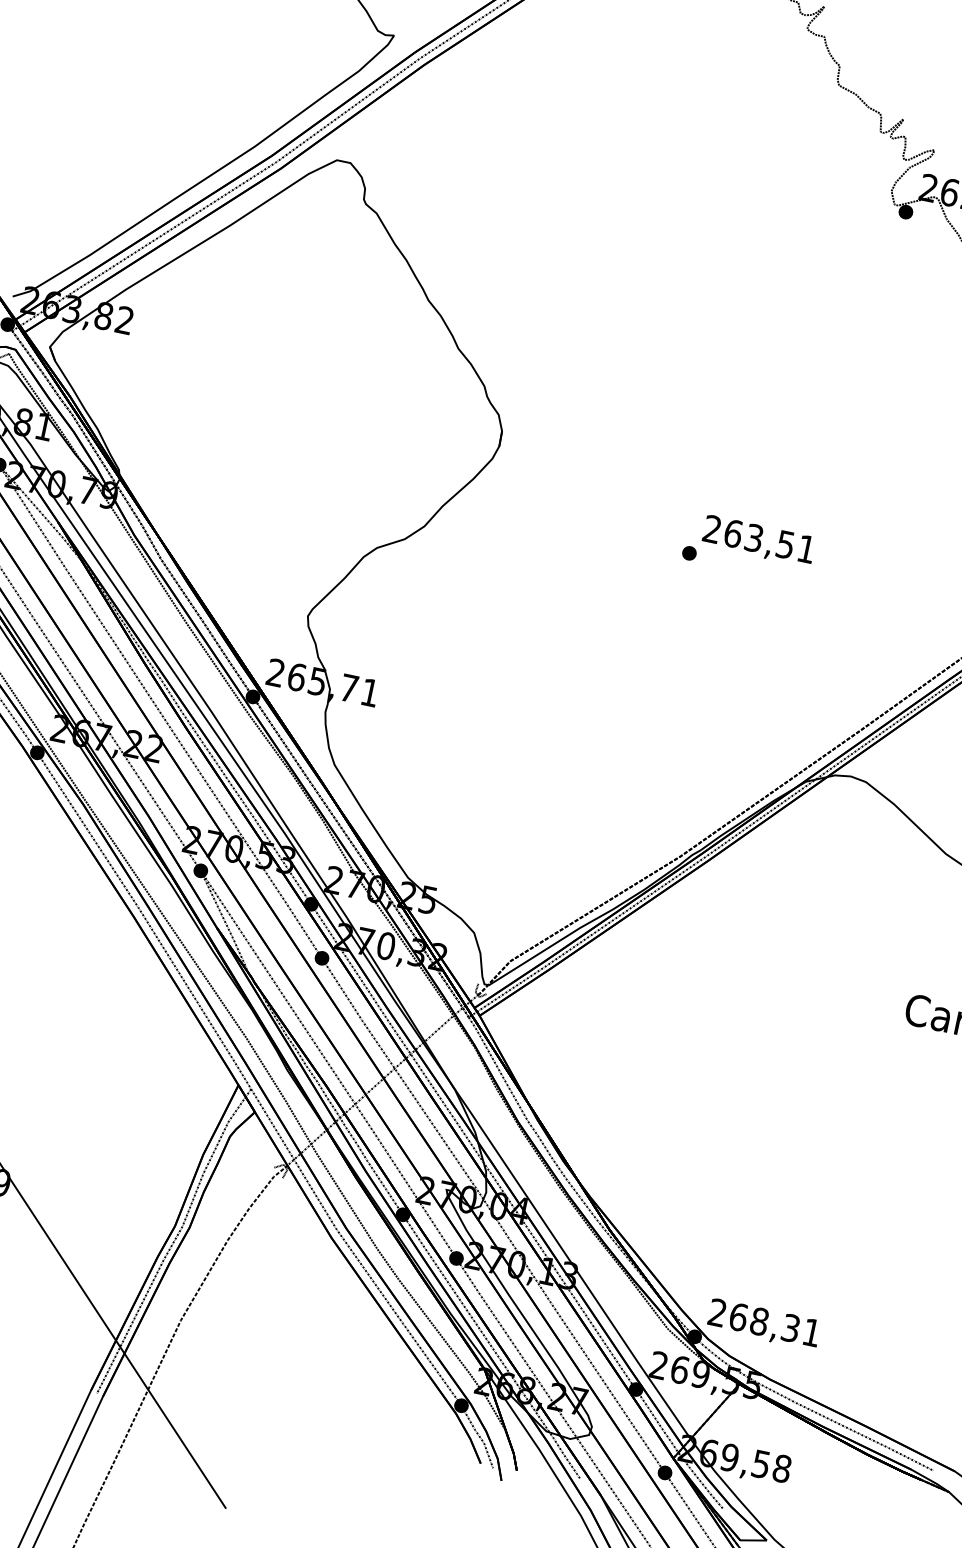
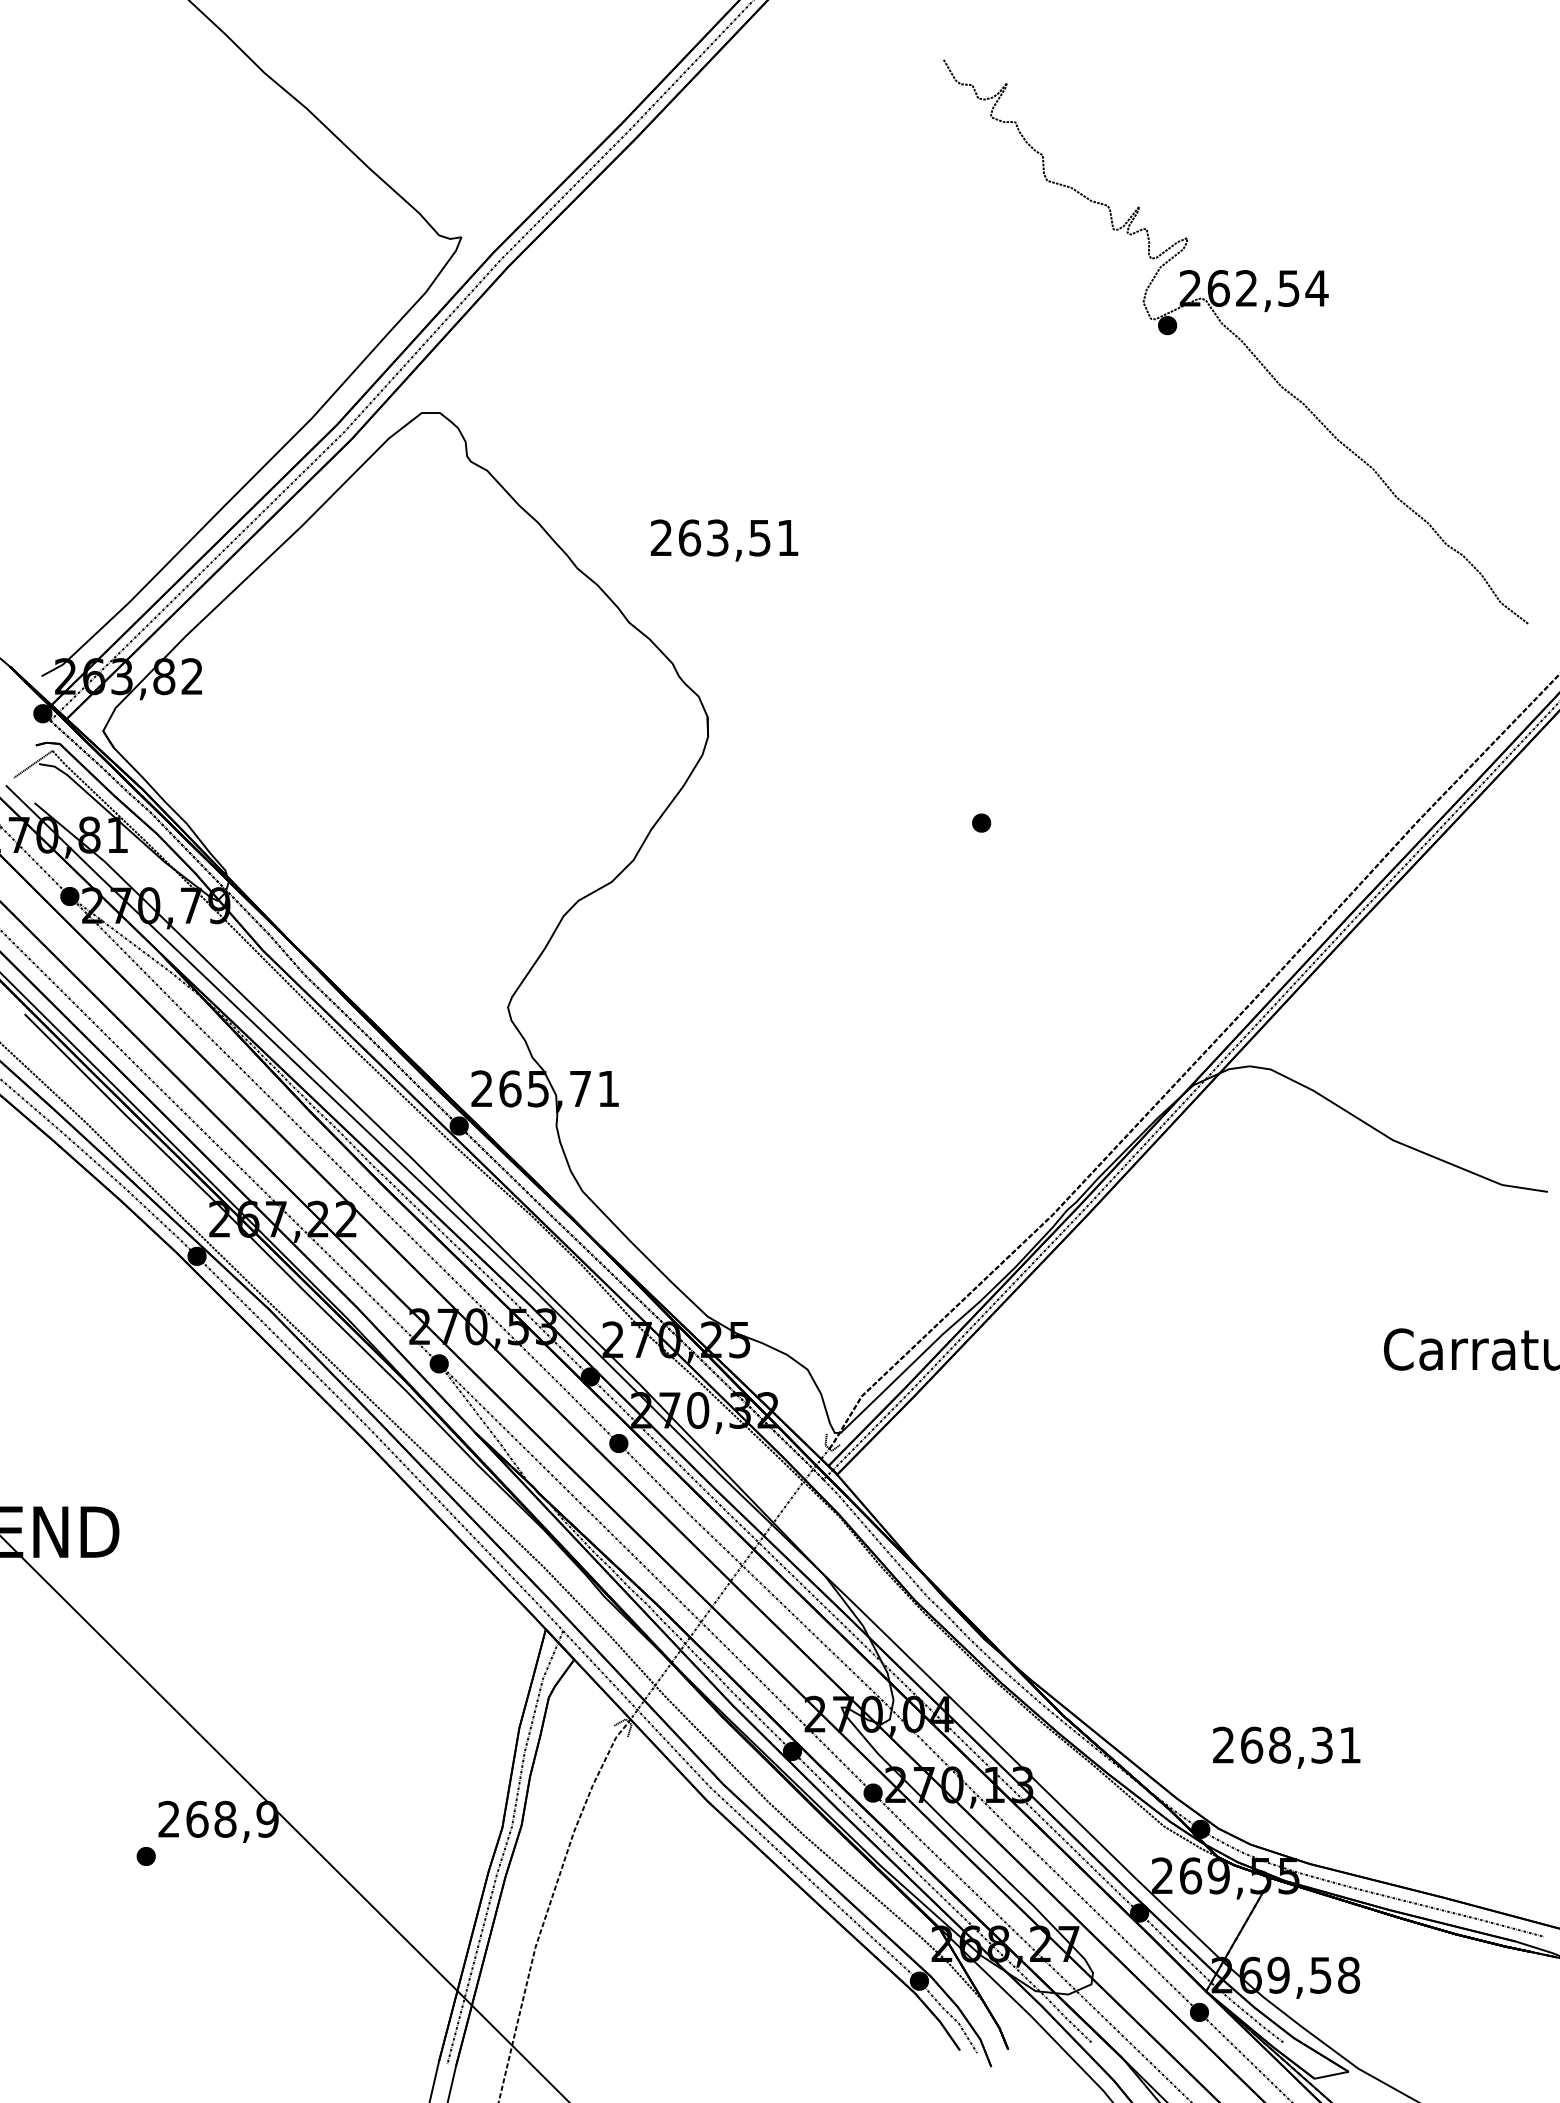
text: (758, 541) -> (724, 540), moved
text: (764, 1324) -> (1286, 1747), moved

